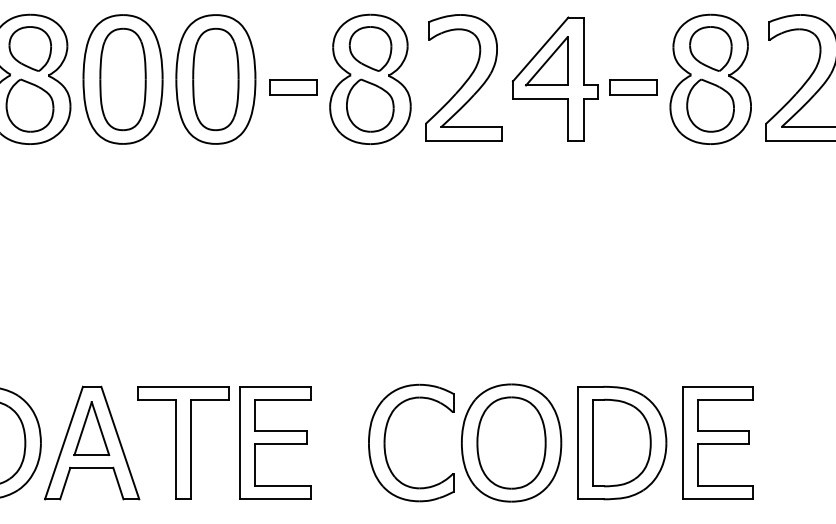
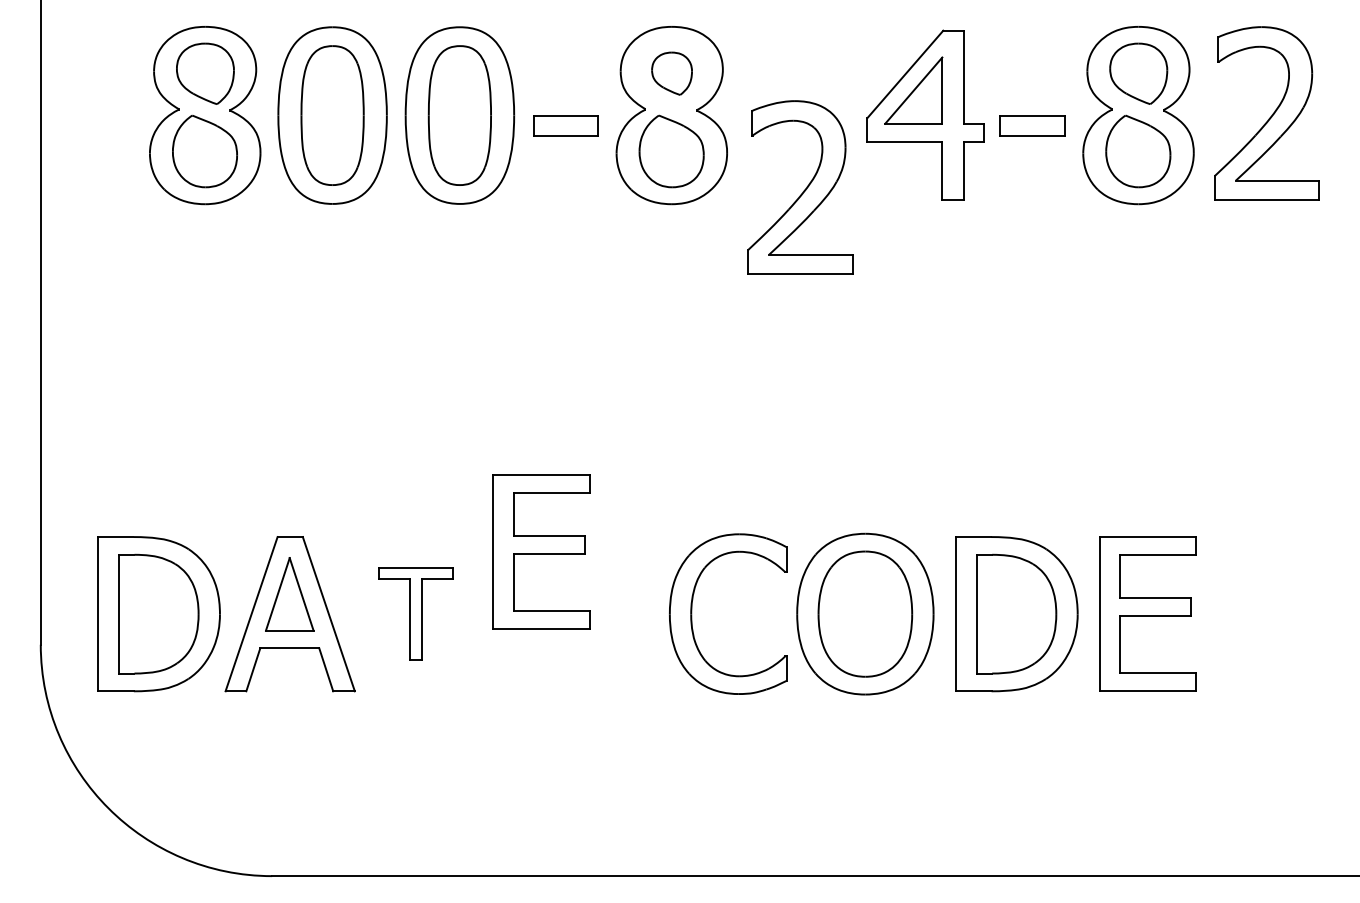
part: (370, 48) -> (671, 73), size x0.7
part: (464, 77) -> (800, 187), moved
part: (183, 442) -> (415, 613), size x0.6
part: (275, 442) -> (541, 551), moved

